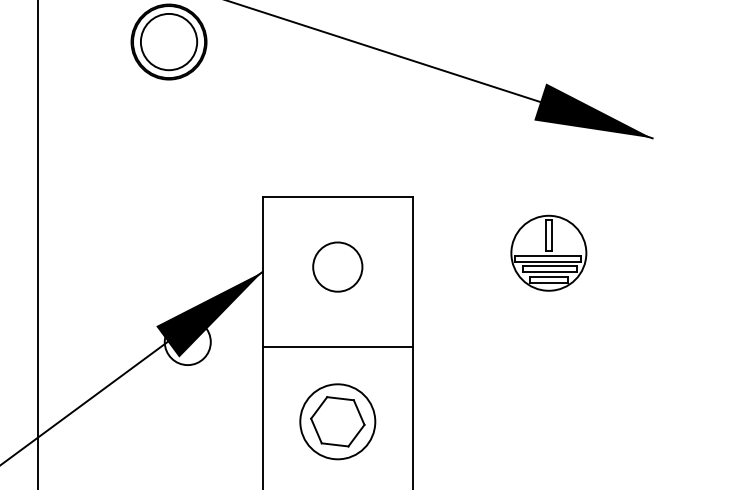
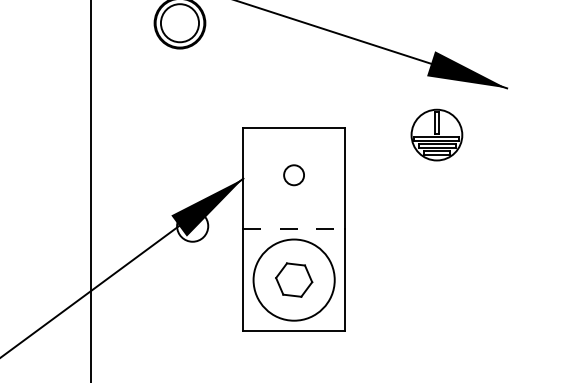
part: (548, 252) -> (436, 134), moved
circle: (336, 265) -> (293, 174), size x0.6
line: (338, 346) -> (294, 229), solid -> dashed
circle: (336, 420) -> (293, 279), size x1.6

